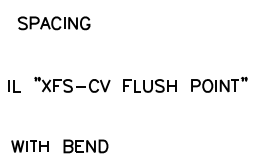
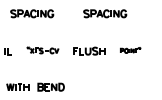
part: (177, 22) -> (105, 13), added
part: (71, 84) -> (42, 50), size x0.7
part: (218, 84) -> (130, 50), size x0.6

